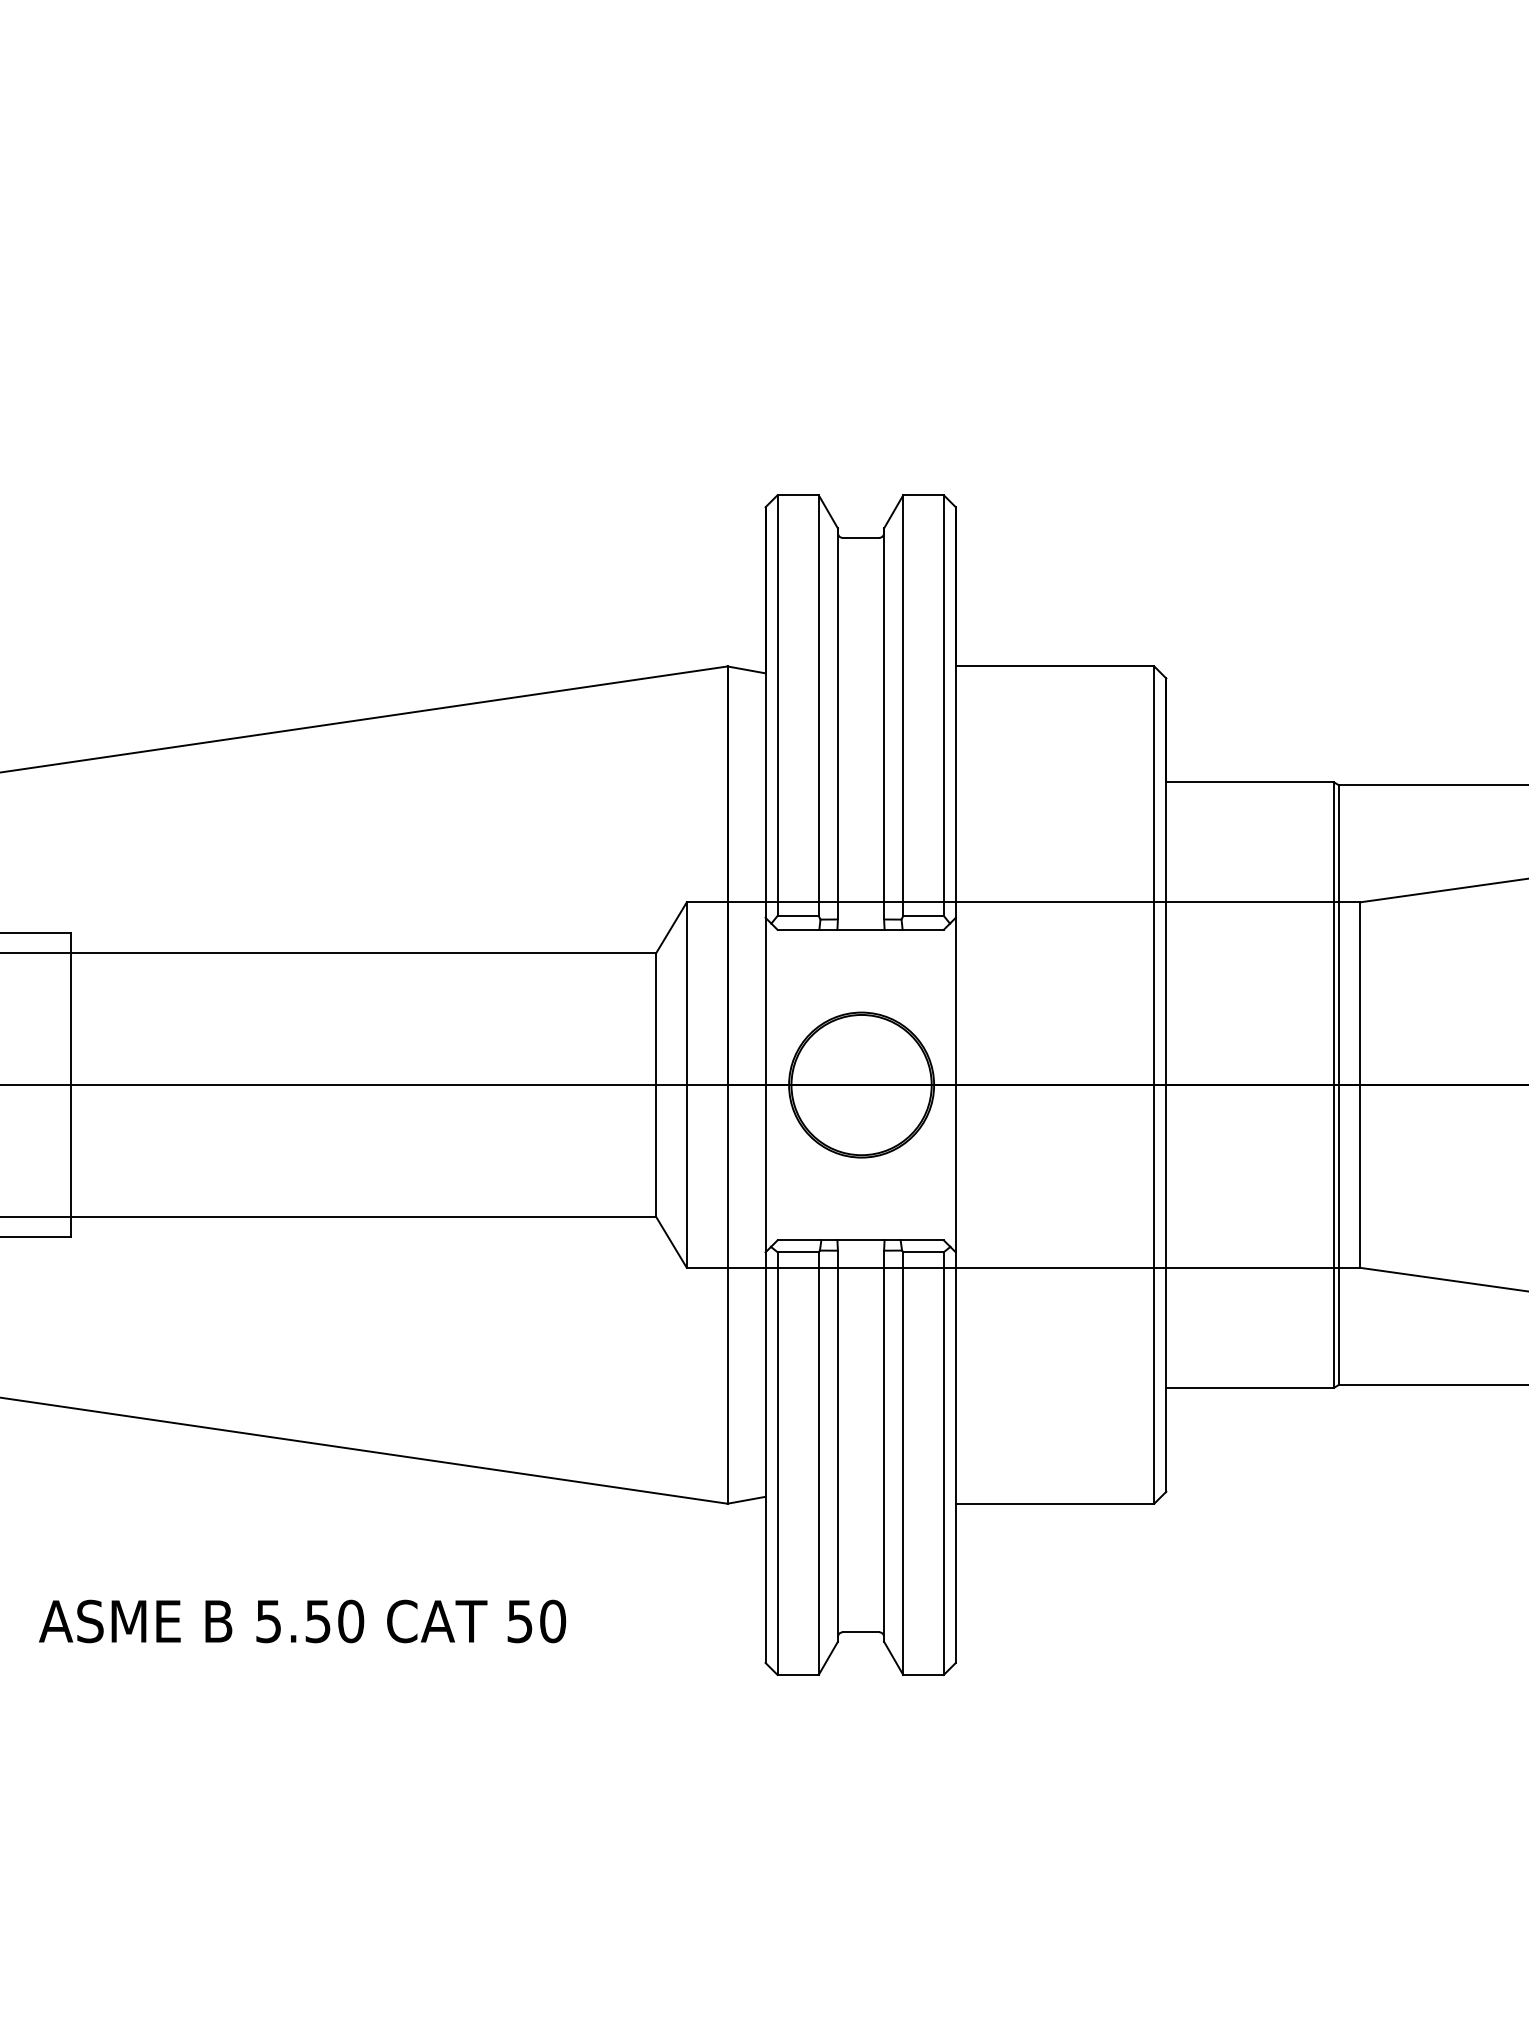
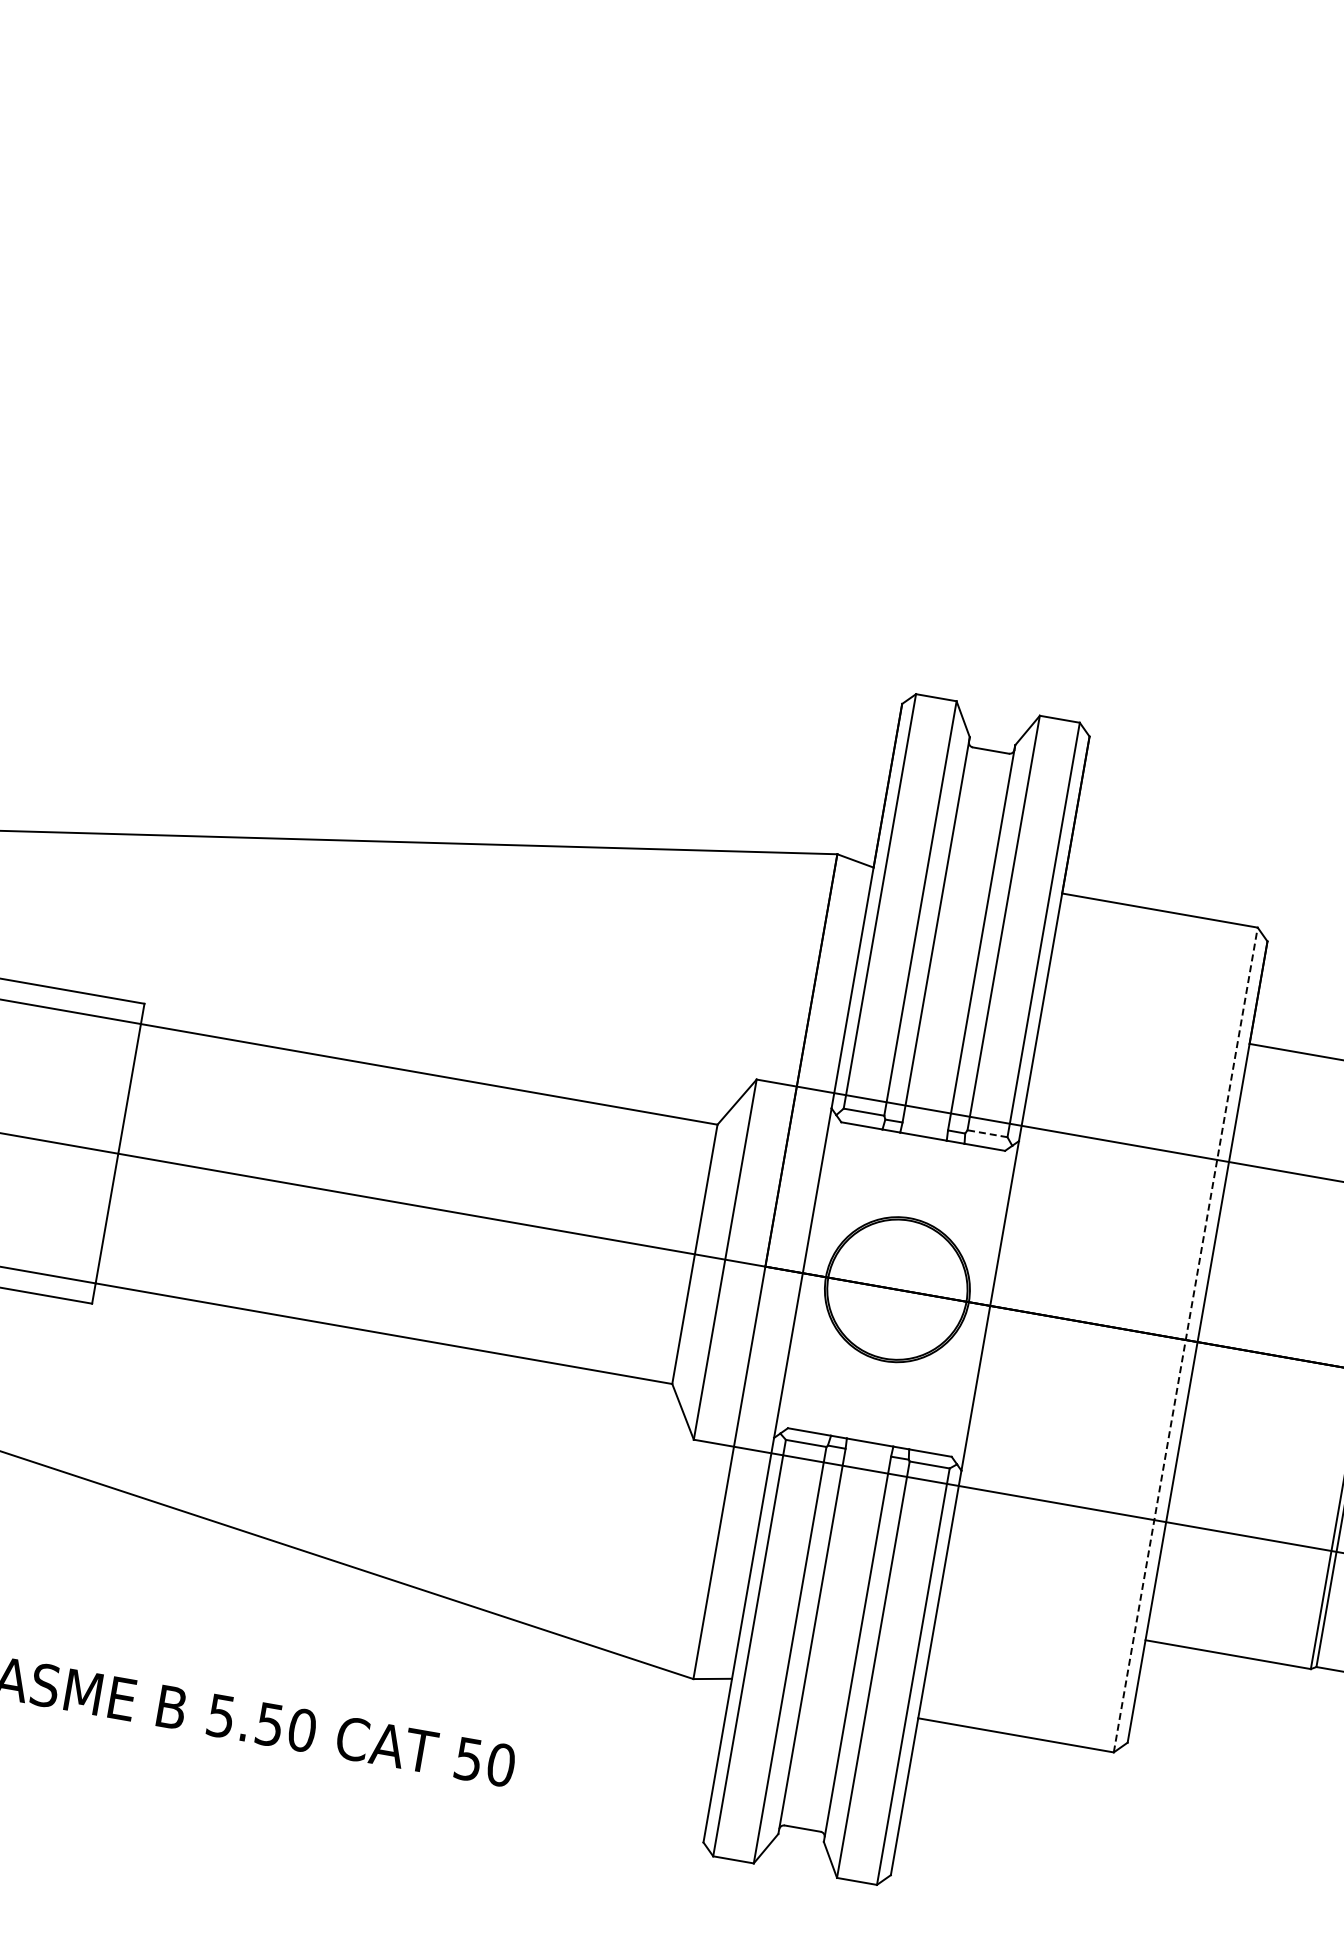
line: (923, 915) -> (987, 1133), solid -> dashed
line: (1154, 1085) -> (1185, 1340), solid -> dashed

